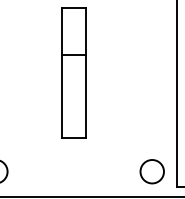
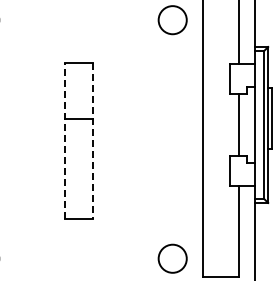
line: (61, 73) -> (64, 140), solid -> dashed
line: (86, 73) -> (93, 140), solid -> dashed

